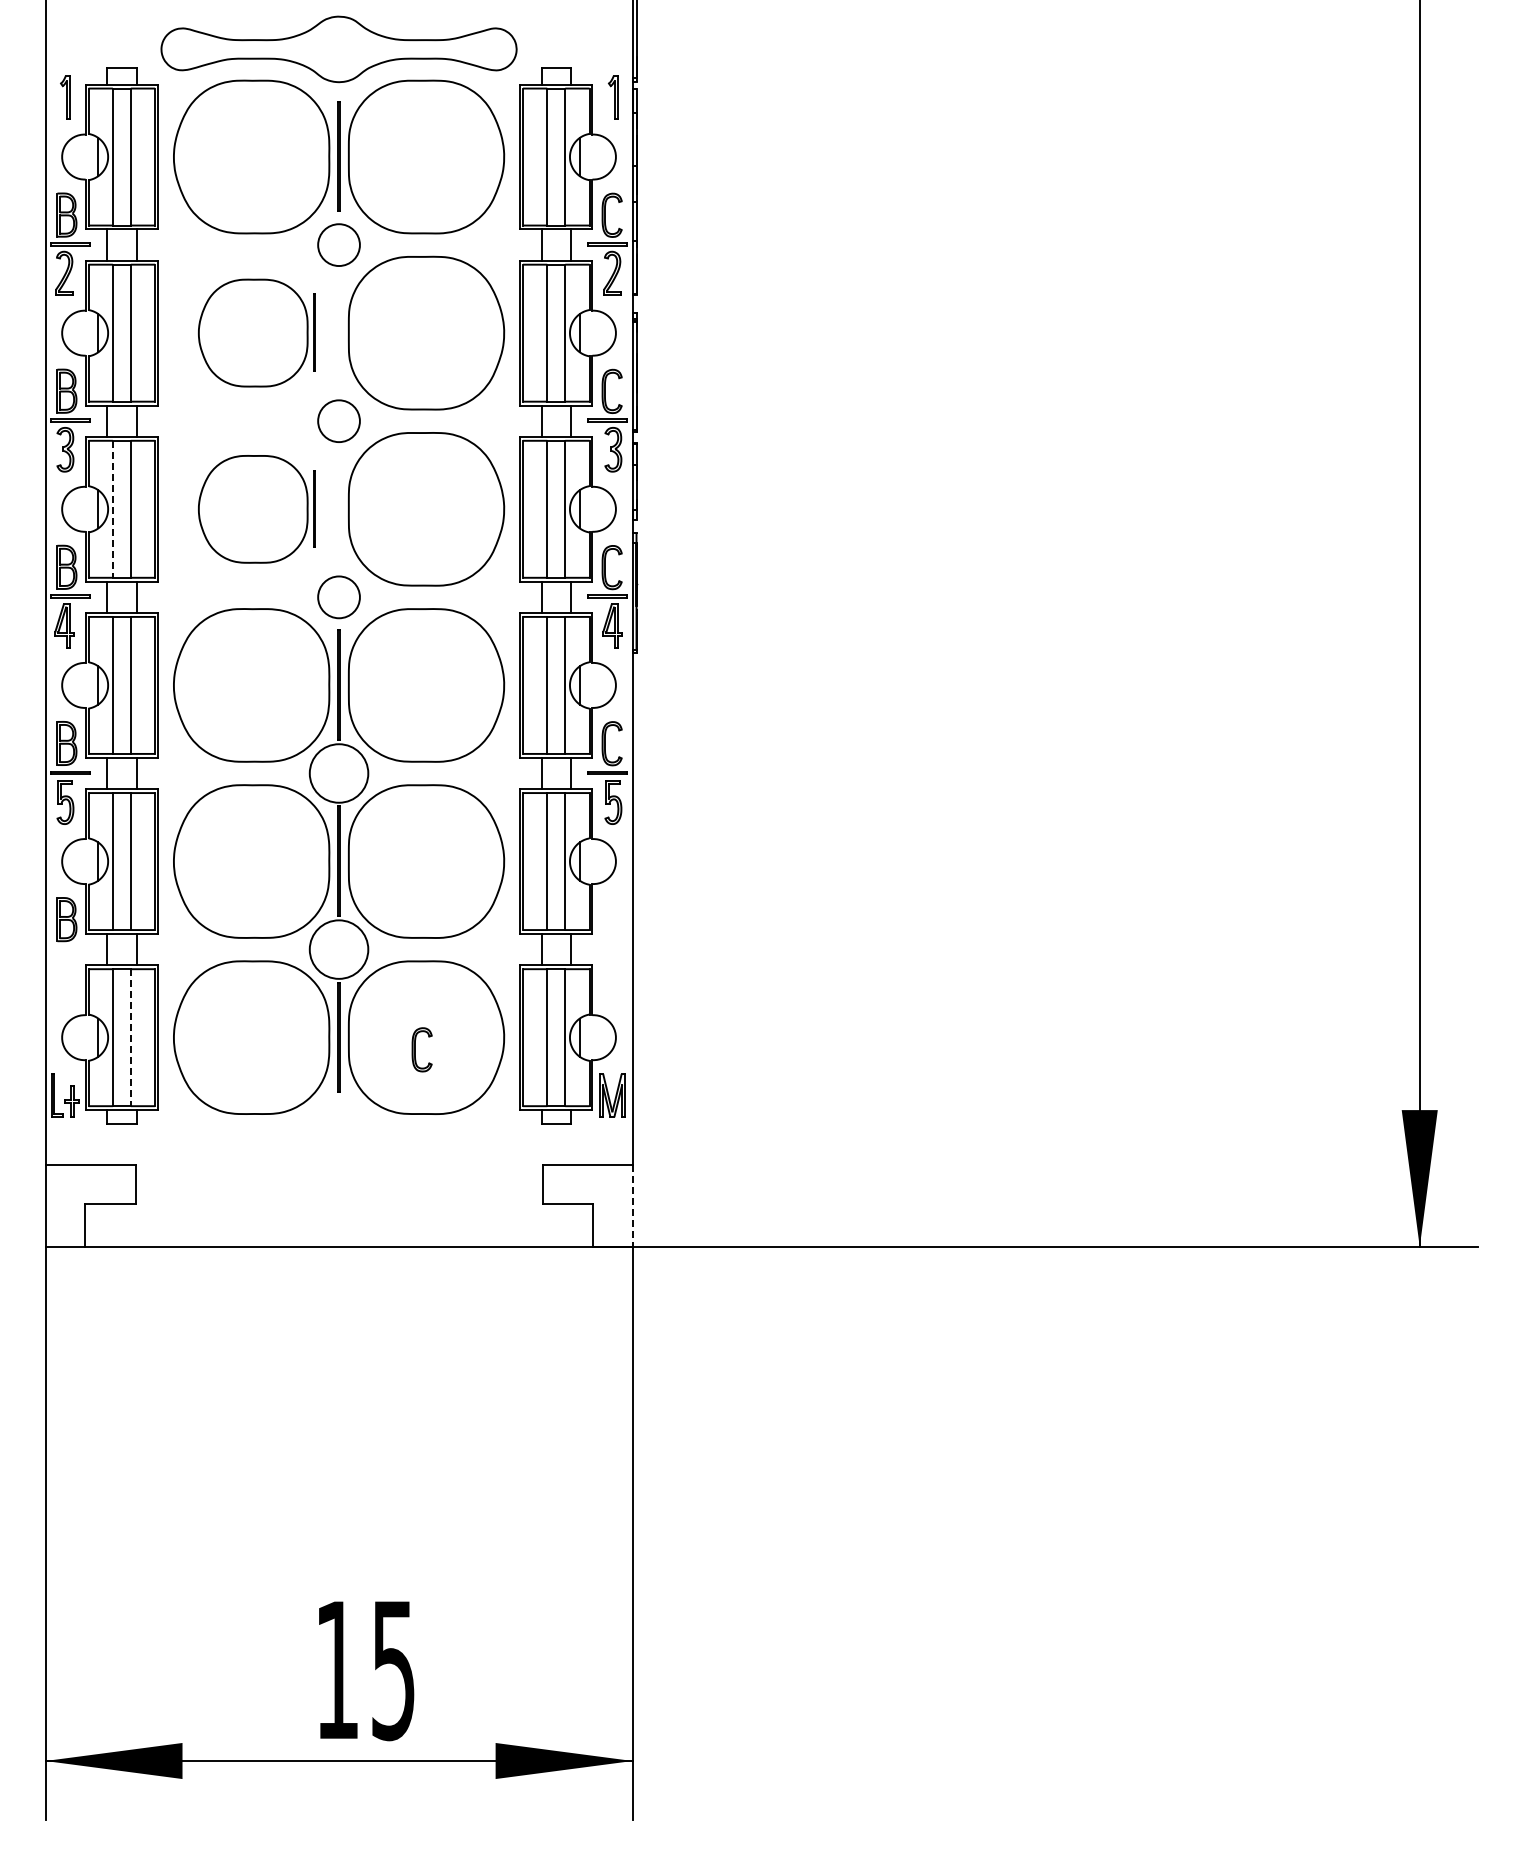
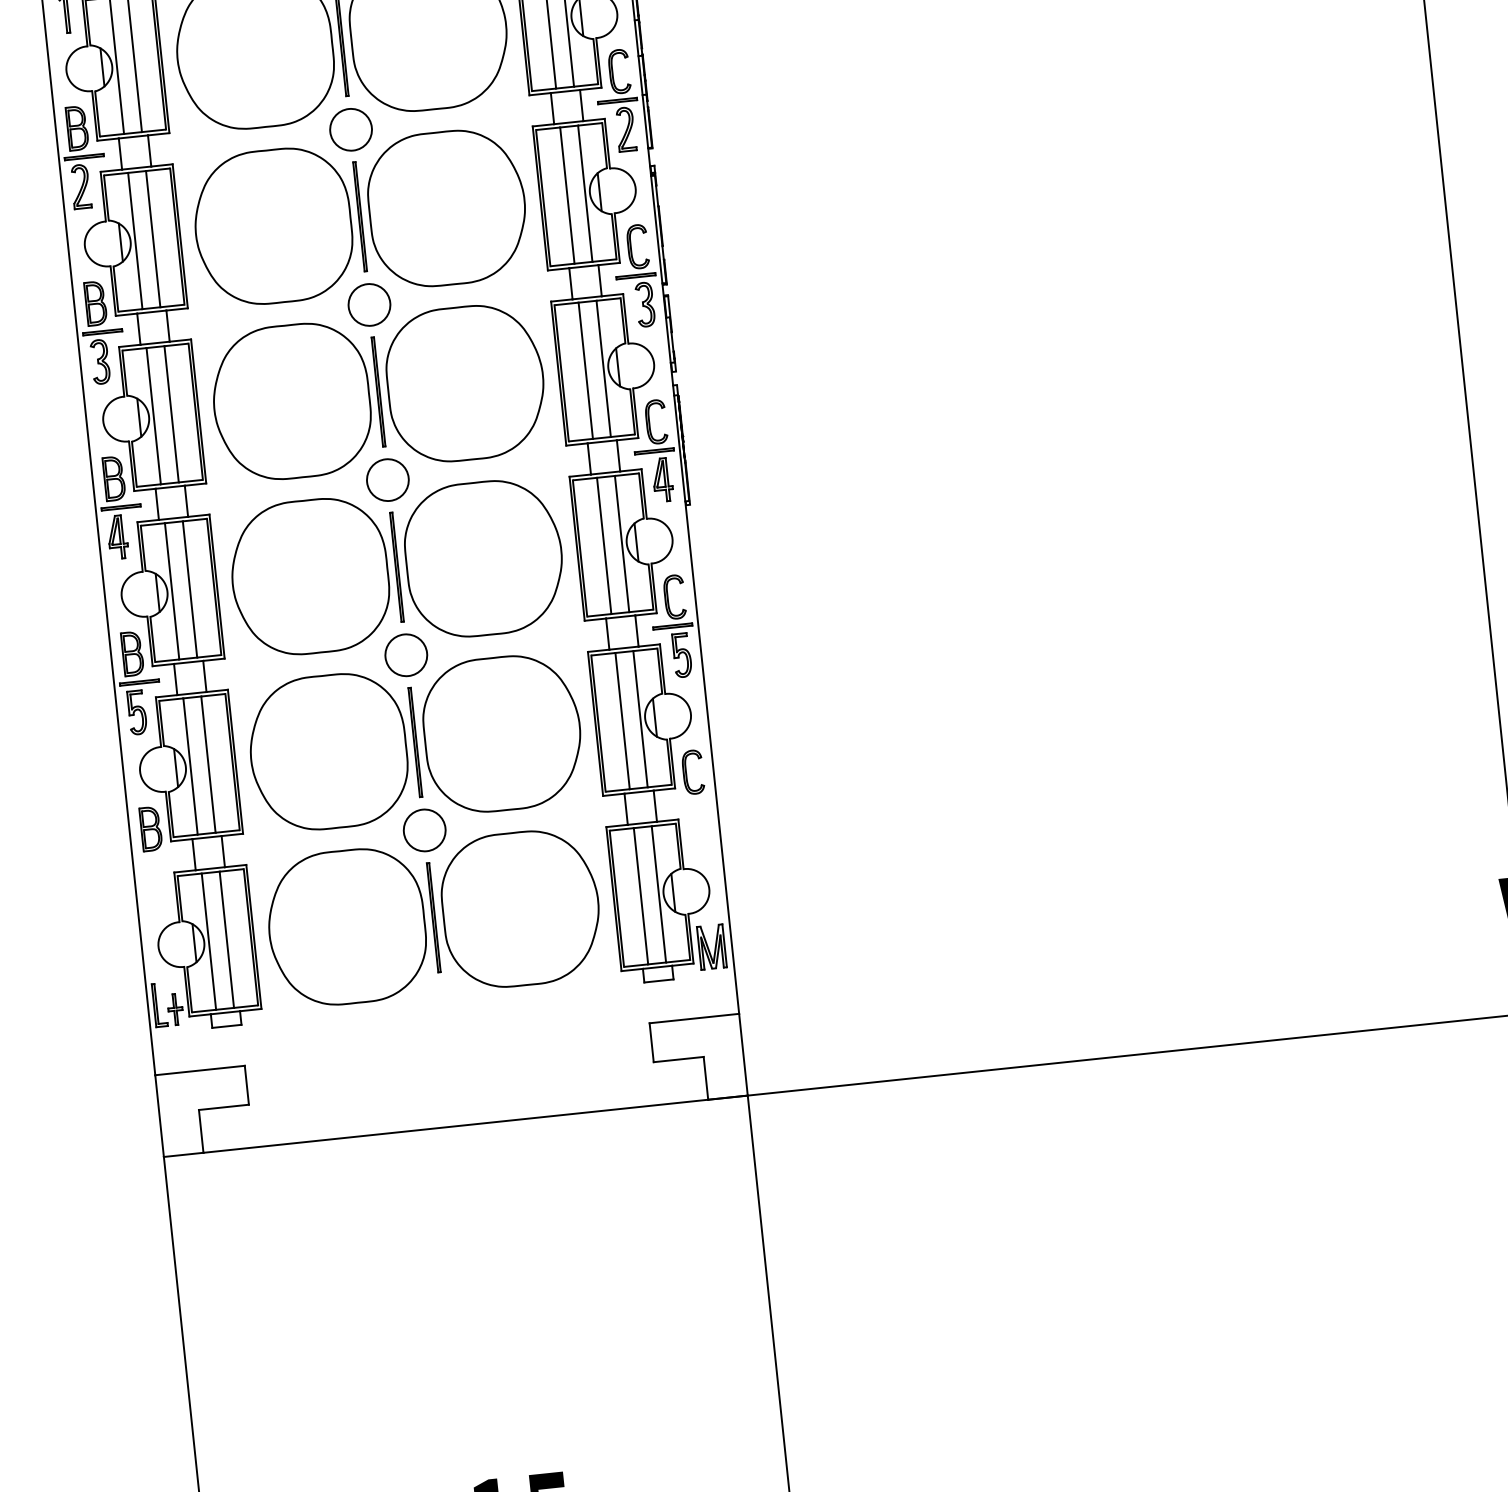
part: (256, 332) -> (278, 225), size x1.43
line: (112, 509) -> (153, 416), dashed -> solid
part: (256, 509) -> (296, 401), size x1.43
circle: (338, 773) -> (405, 655), size x0.71
circle: (338, 949) -> (424, 830), size x0.71
line: (130, 1038) -> (226, 940), dashed -> solid
part: (421, 1049) -> (692, 772), moved
line: (632, 1206) -> (743, 1055), dashed -> solid

